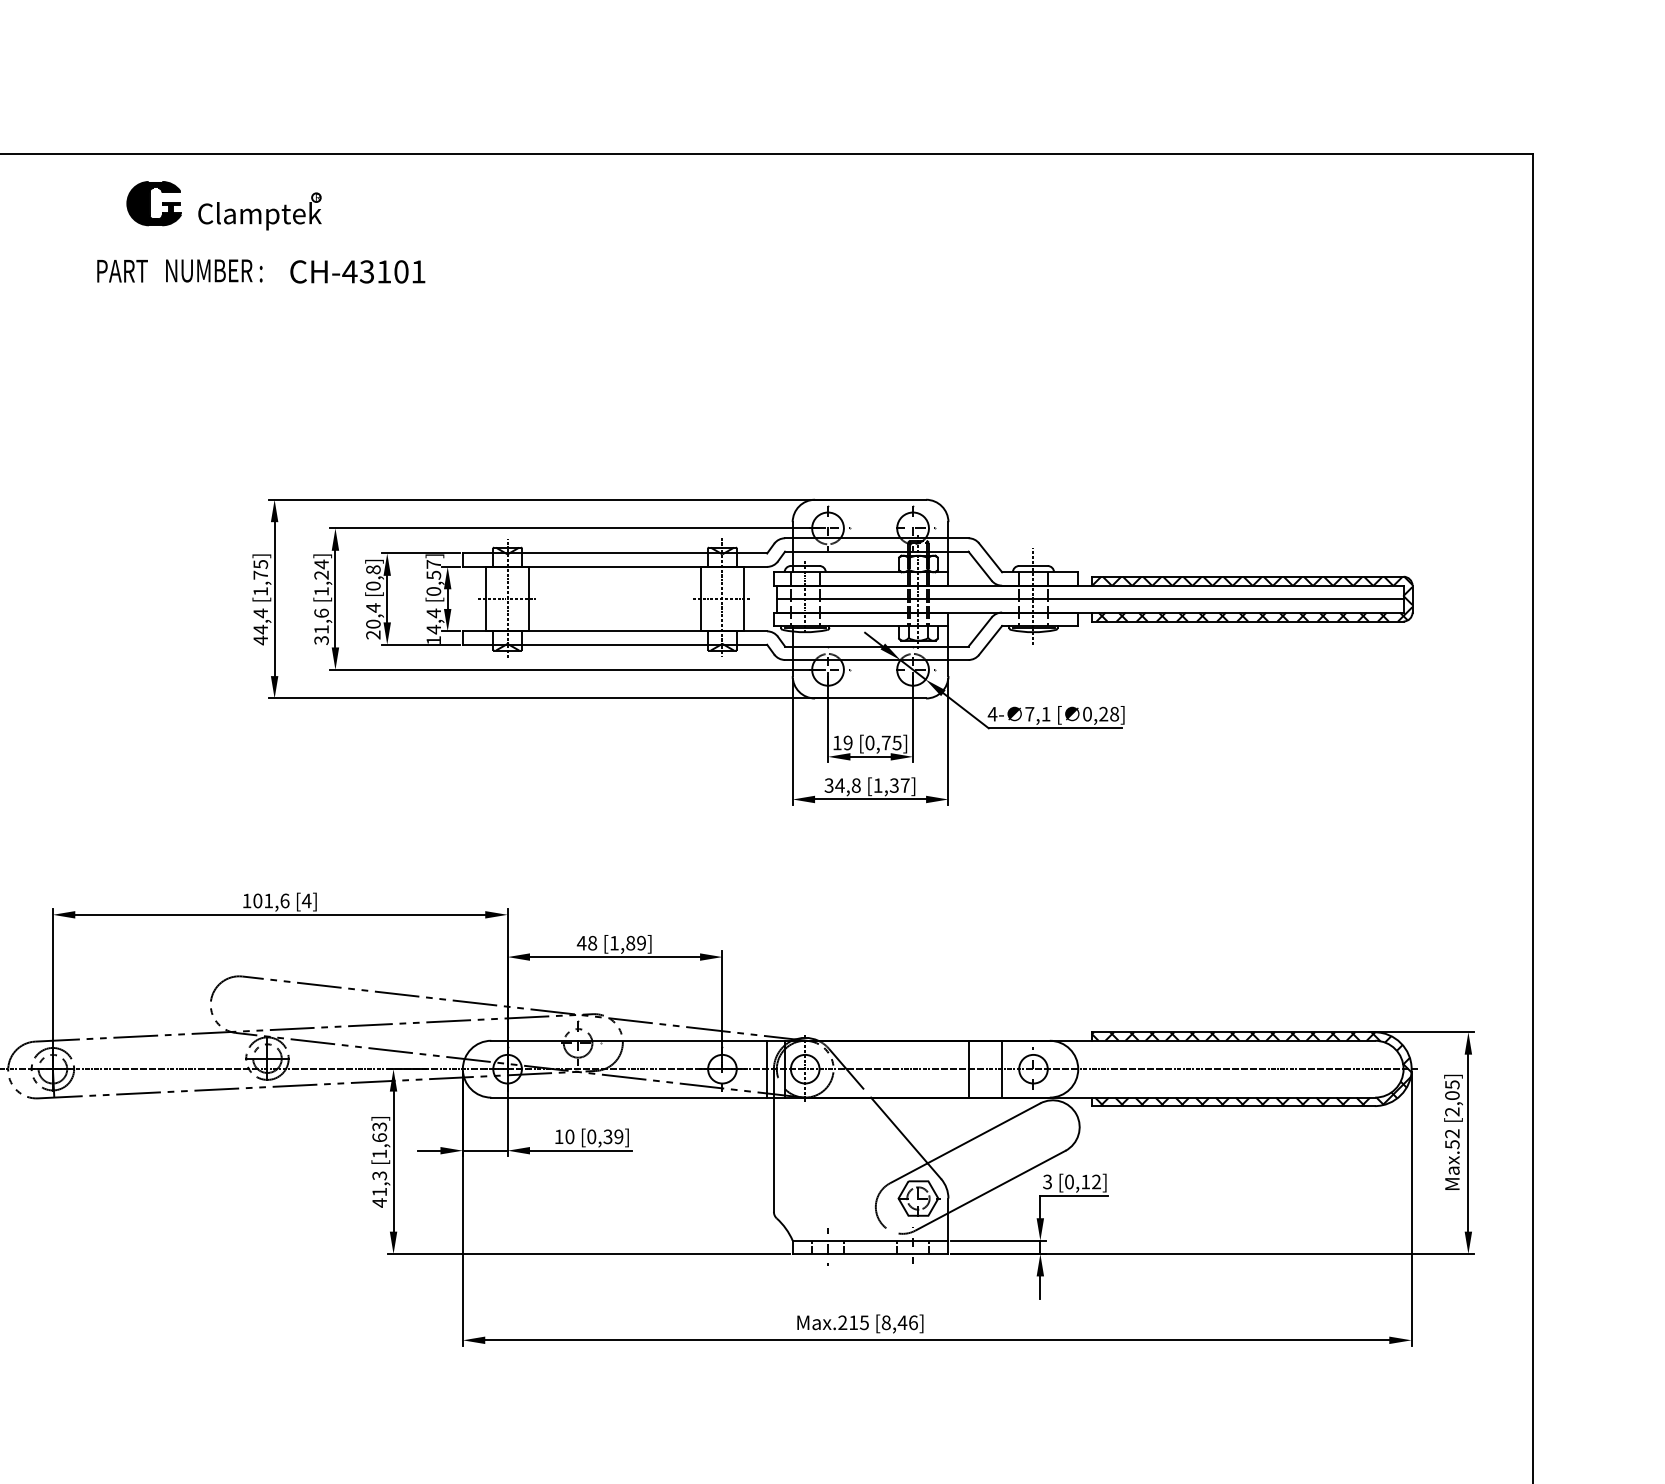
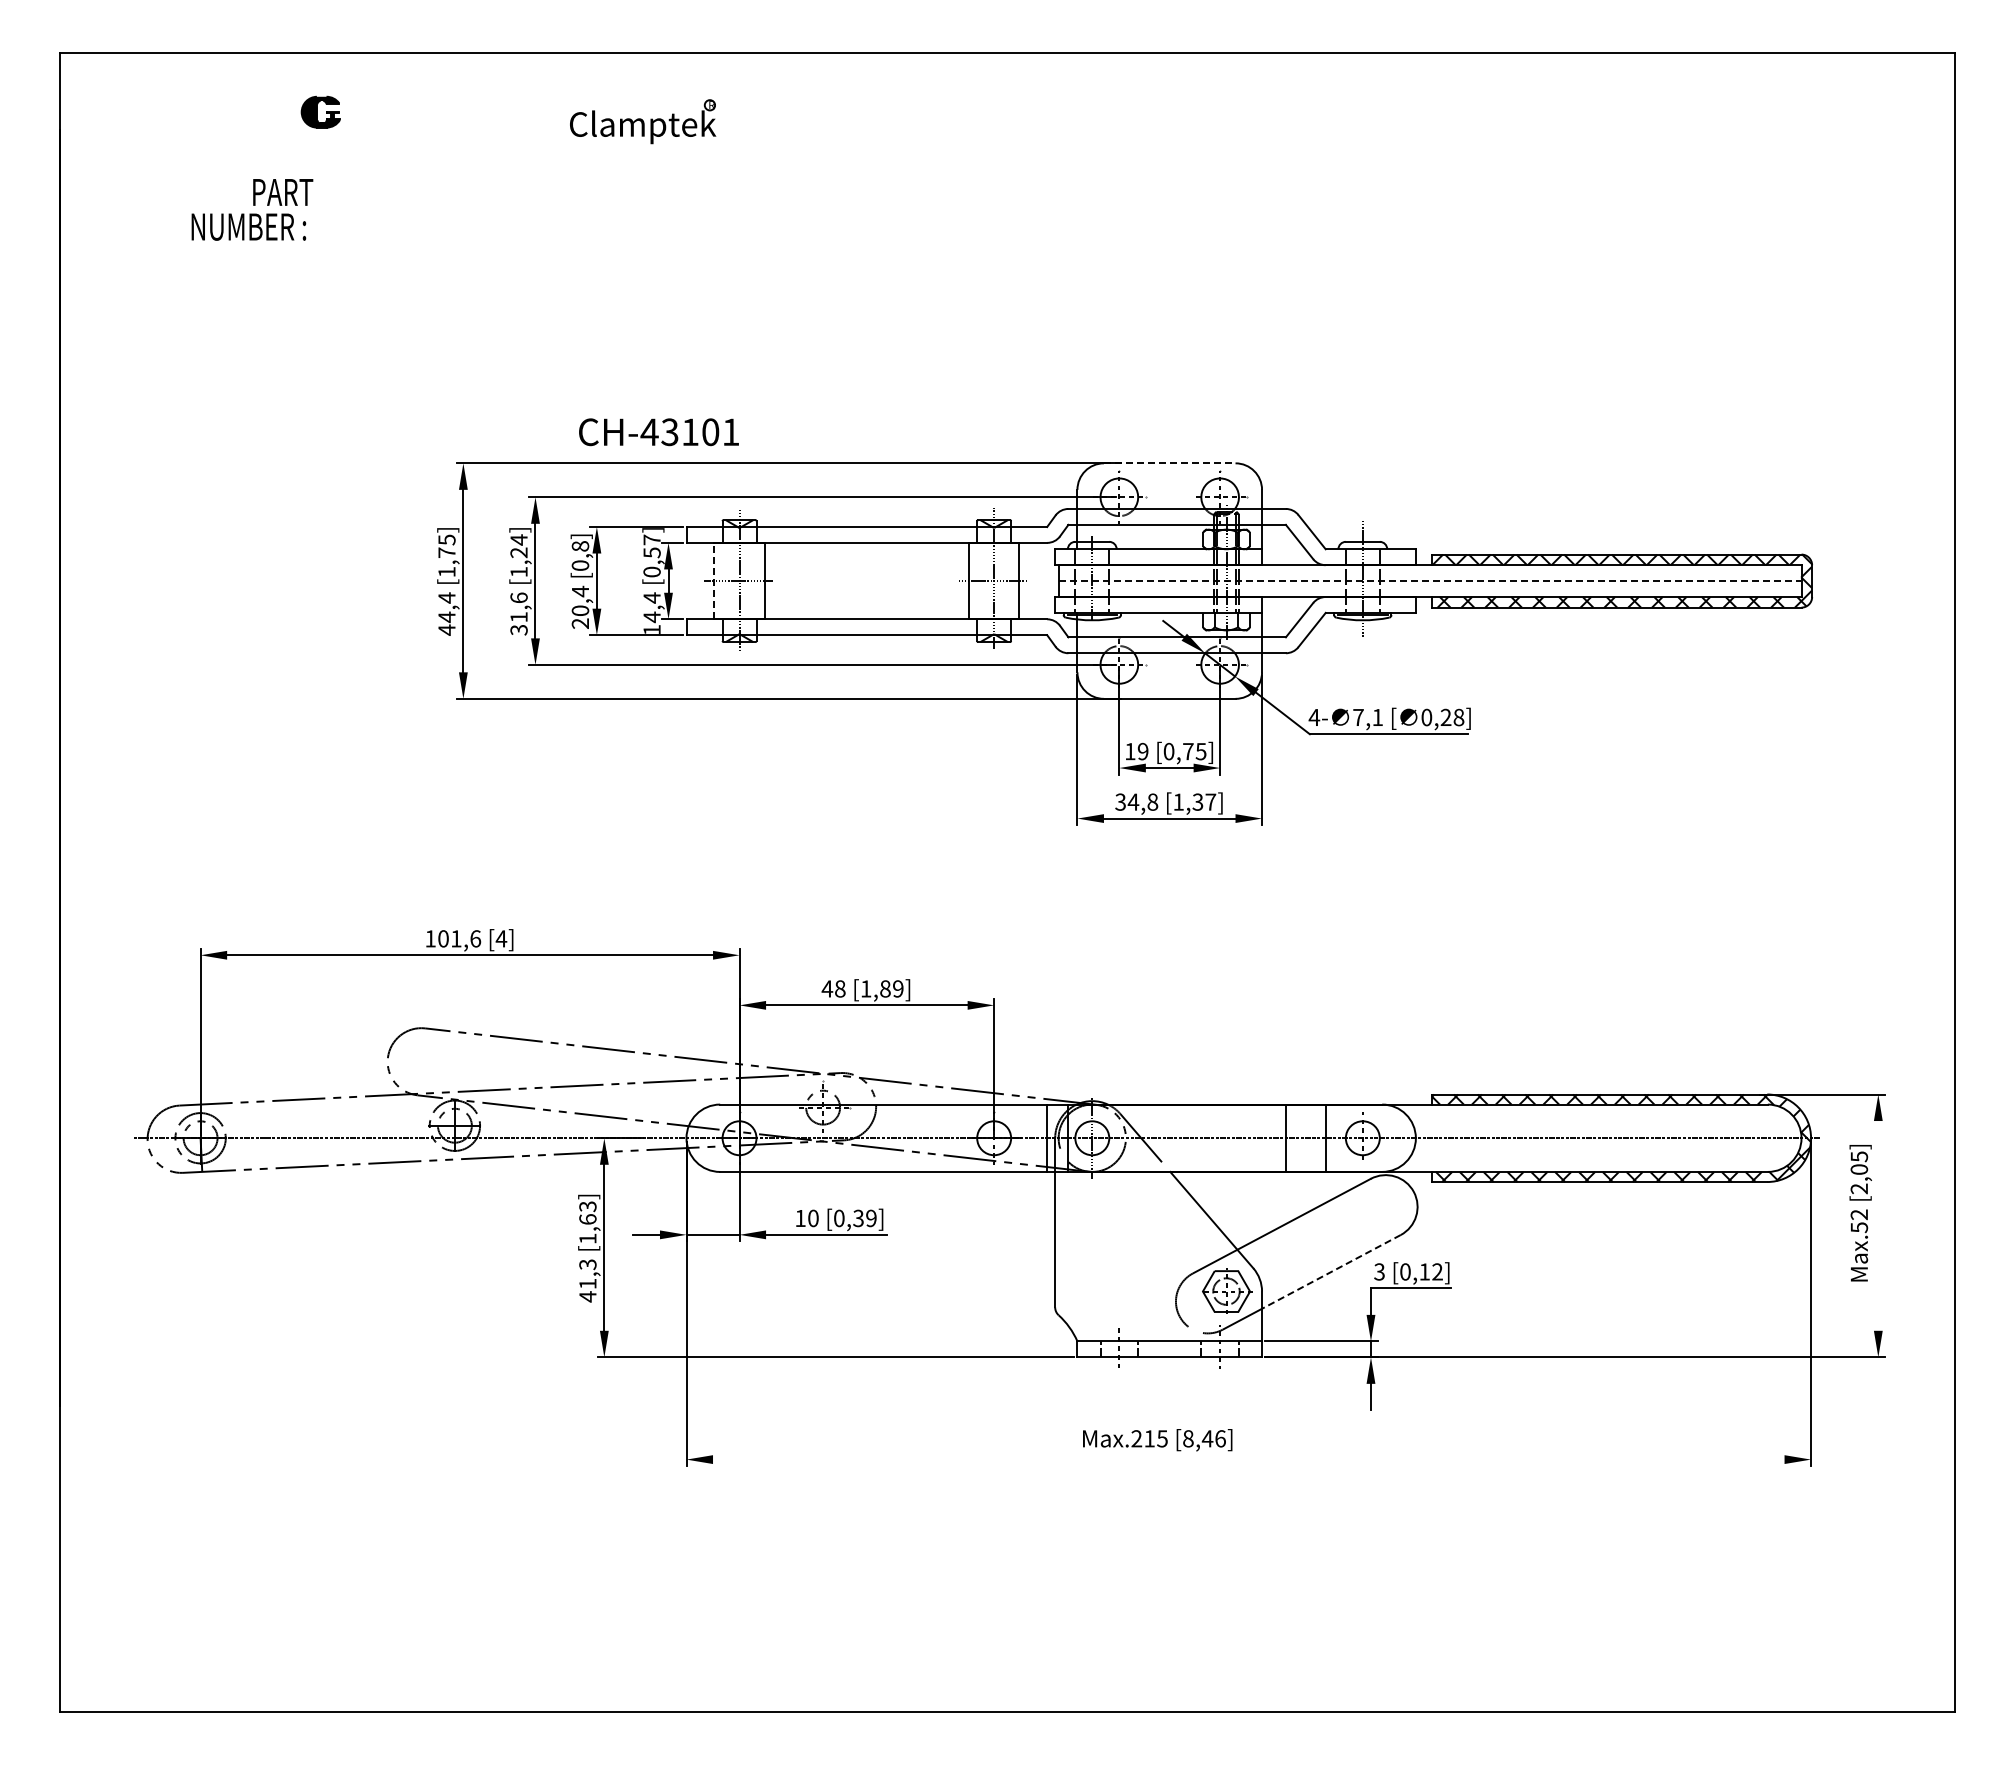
part: (154, 202) -> (320, 111), size x0.6
part: (260, 211) -> (643, 121), moved
text: (213, 270) -> (248, 226), moved
text: (357, 272) -> (658, 432), moved
line: (870, 499) -> (1169, 463), solid -> dashed
line: (486, 598) -> (714, 580), solid -> dashed
line: (1090, 599) -> (1430, 581), solid -> dashed
line: (1468, 1142) -> (1878, 1225), removed
line: (1007, 1181) -> (1331, 1271), solid -> dashed
line: (937, 1340) -> (1248, 1459), removed

